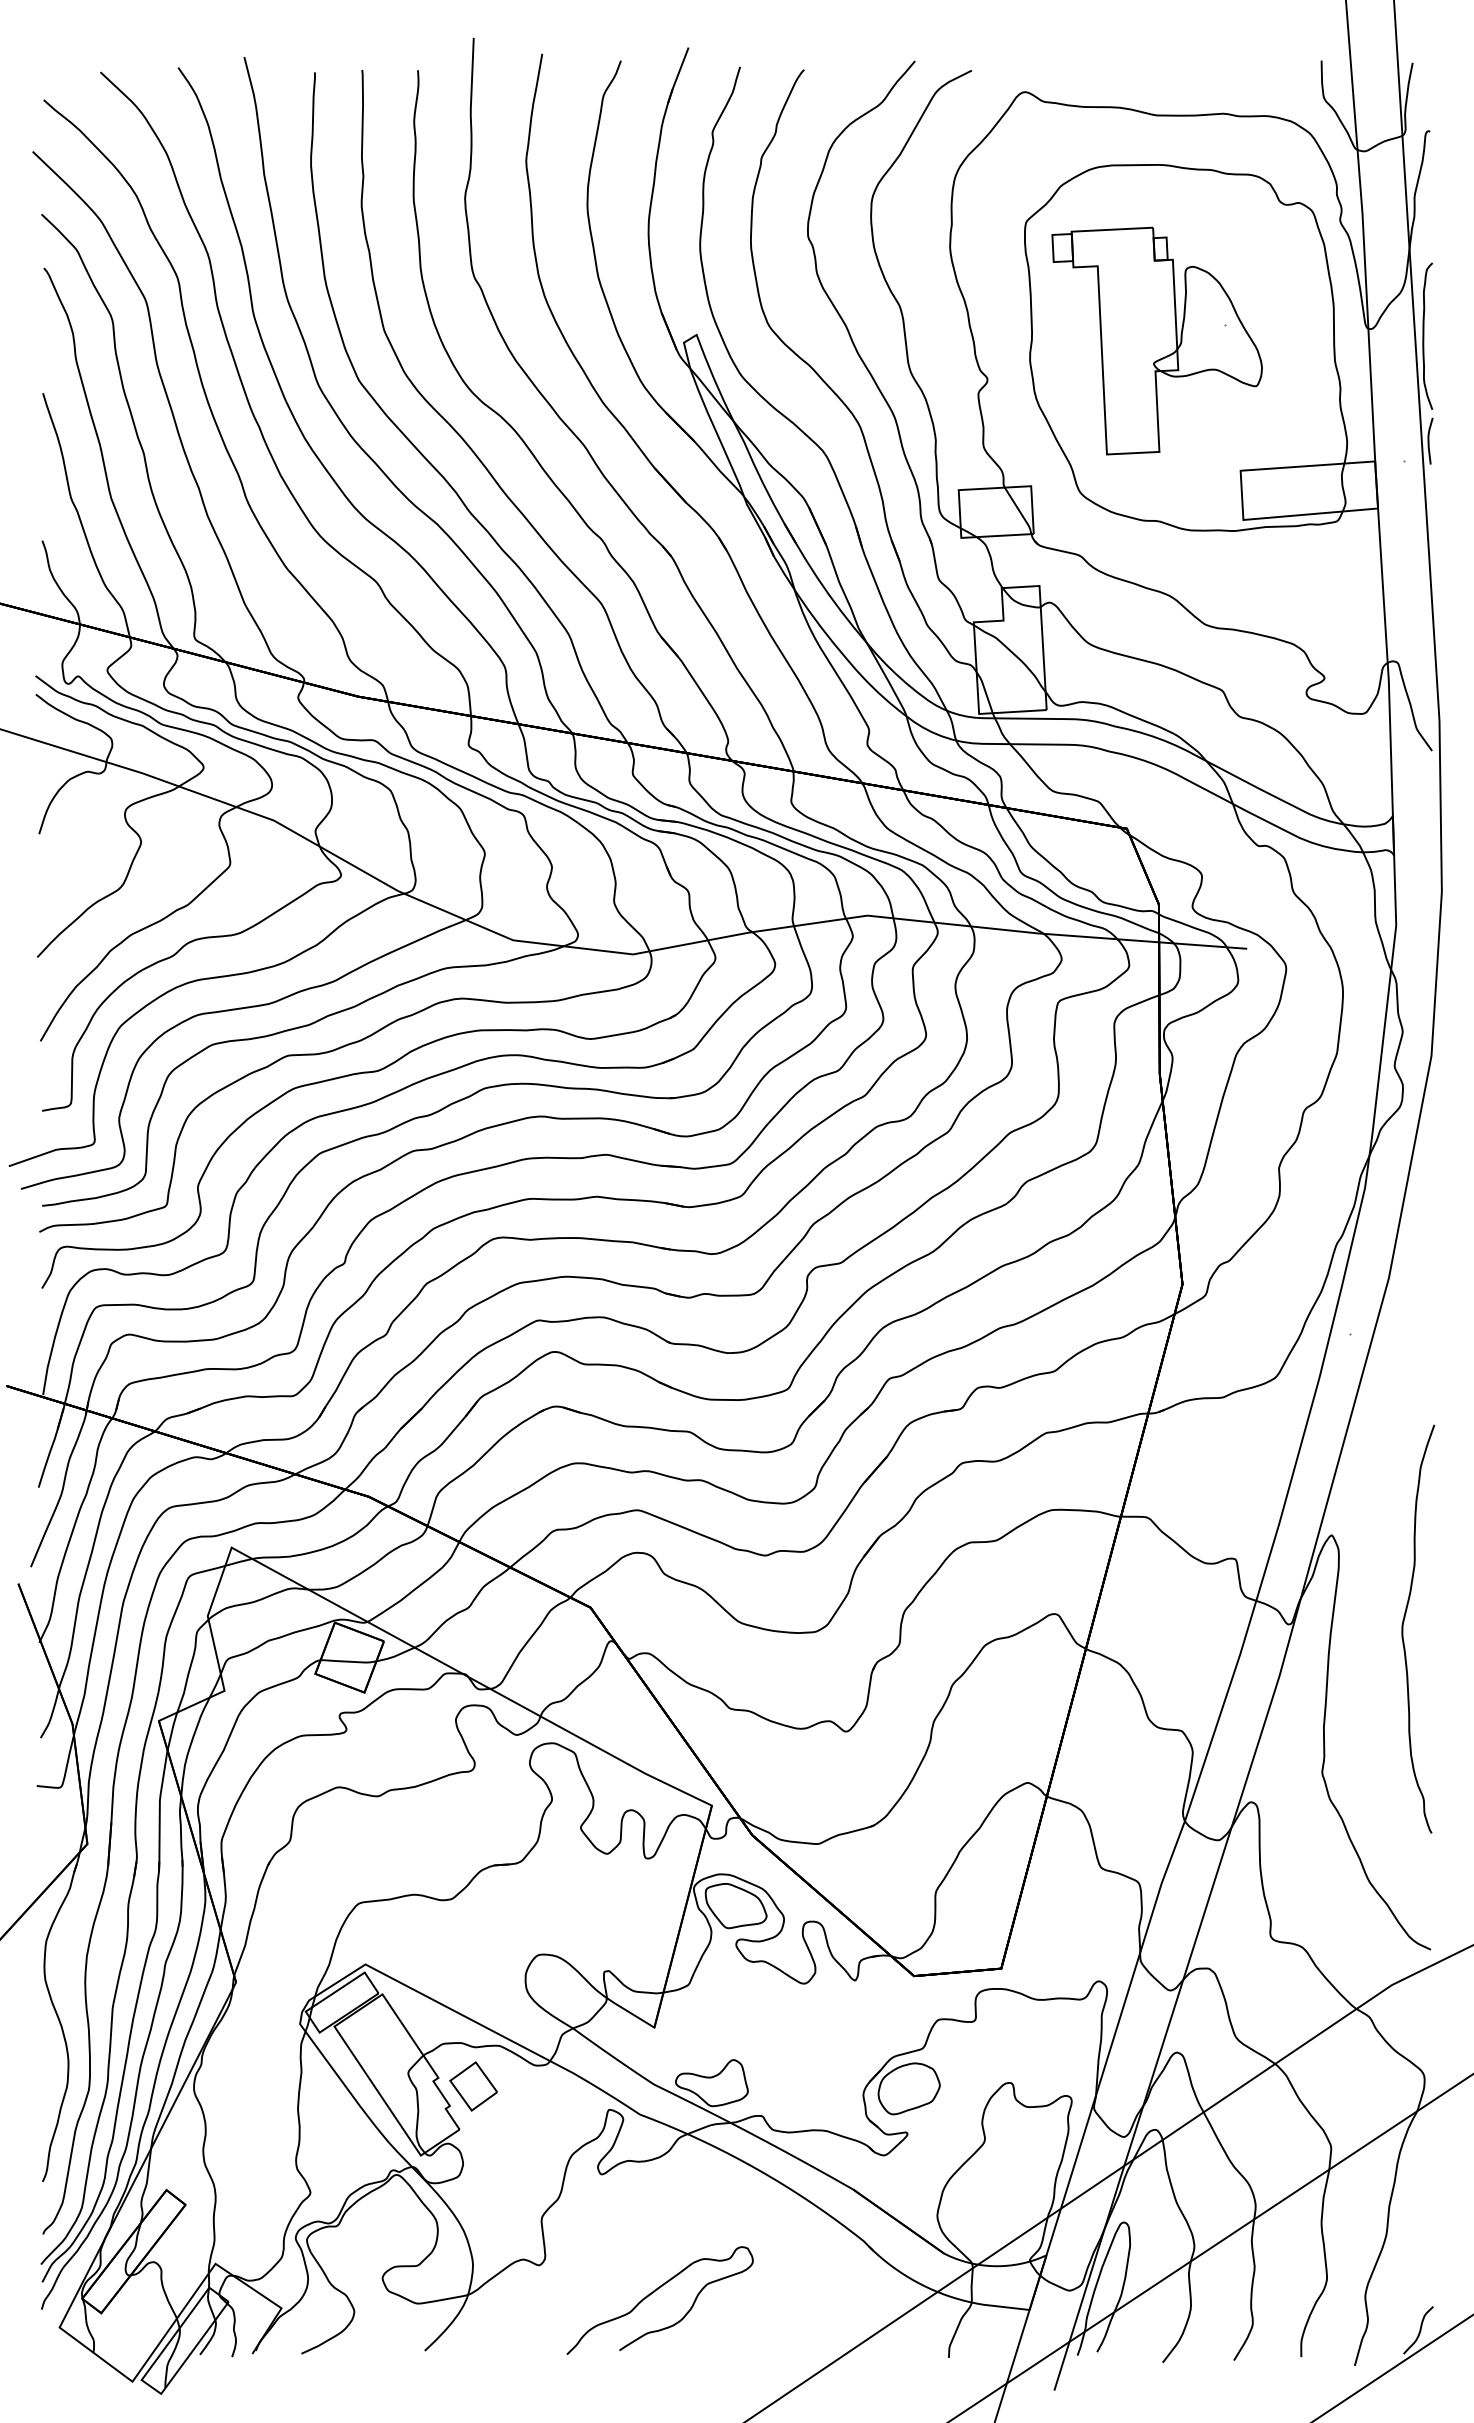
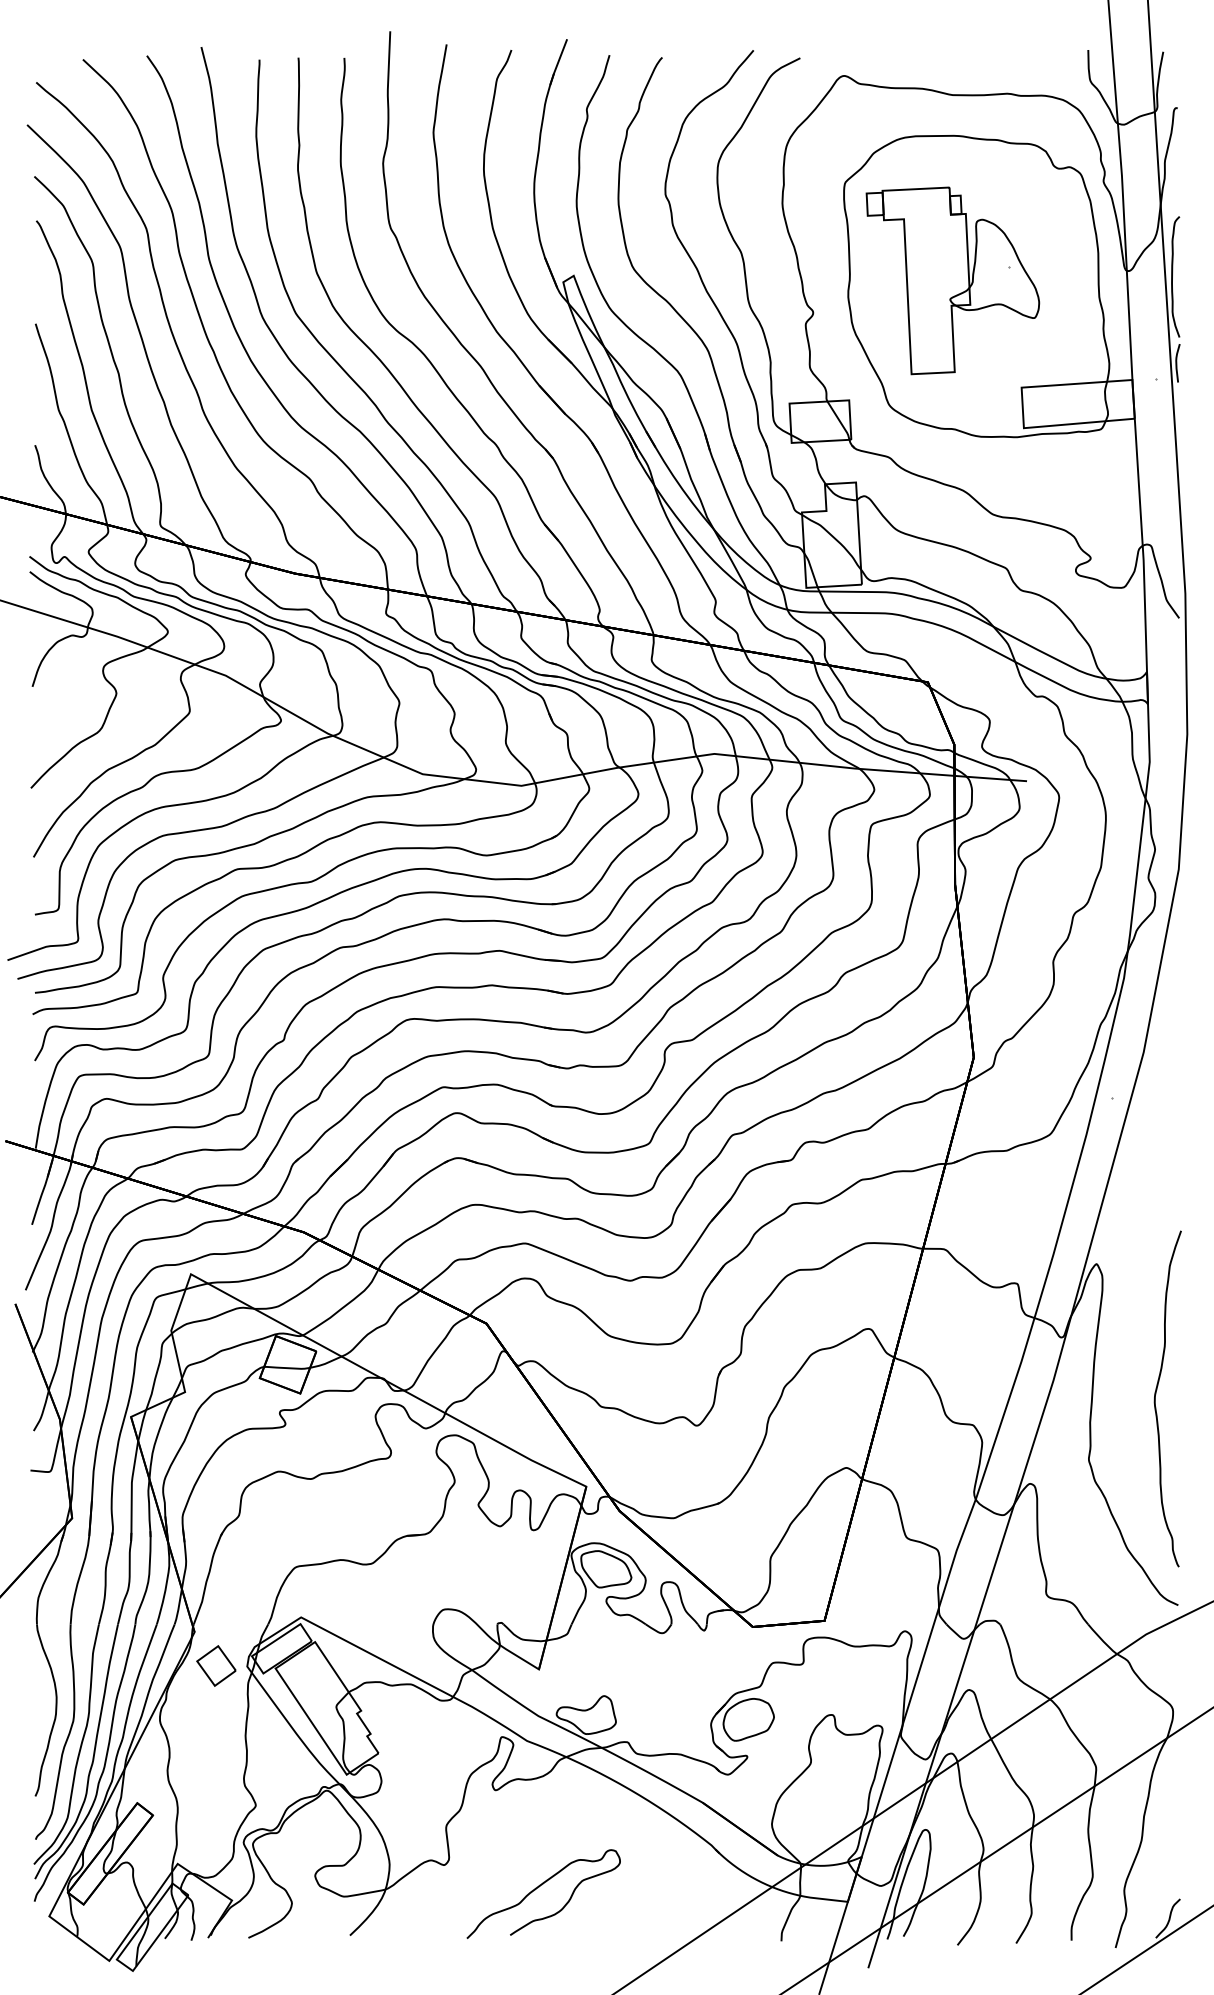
curve: (1403, 1628) -> (1155, 1398), moved
part: (473, 2086) -> (216, 1666), moved

